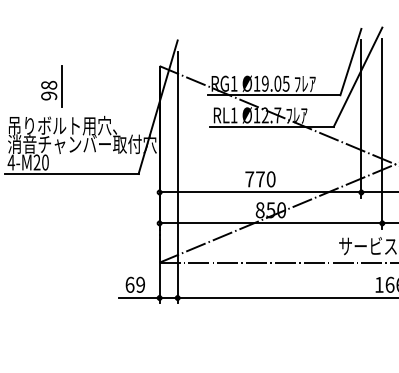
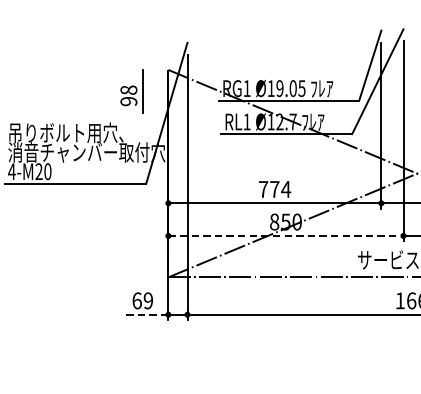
part: (51, 86) -> (131, 91), moved
text: (270, 179) -> (285, 189), 770 -> 774
line: (271, 223) -> (286, 236), solid -> dashed
line: (138, 298) -> (146, 315), solid -> dashed

